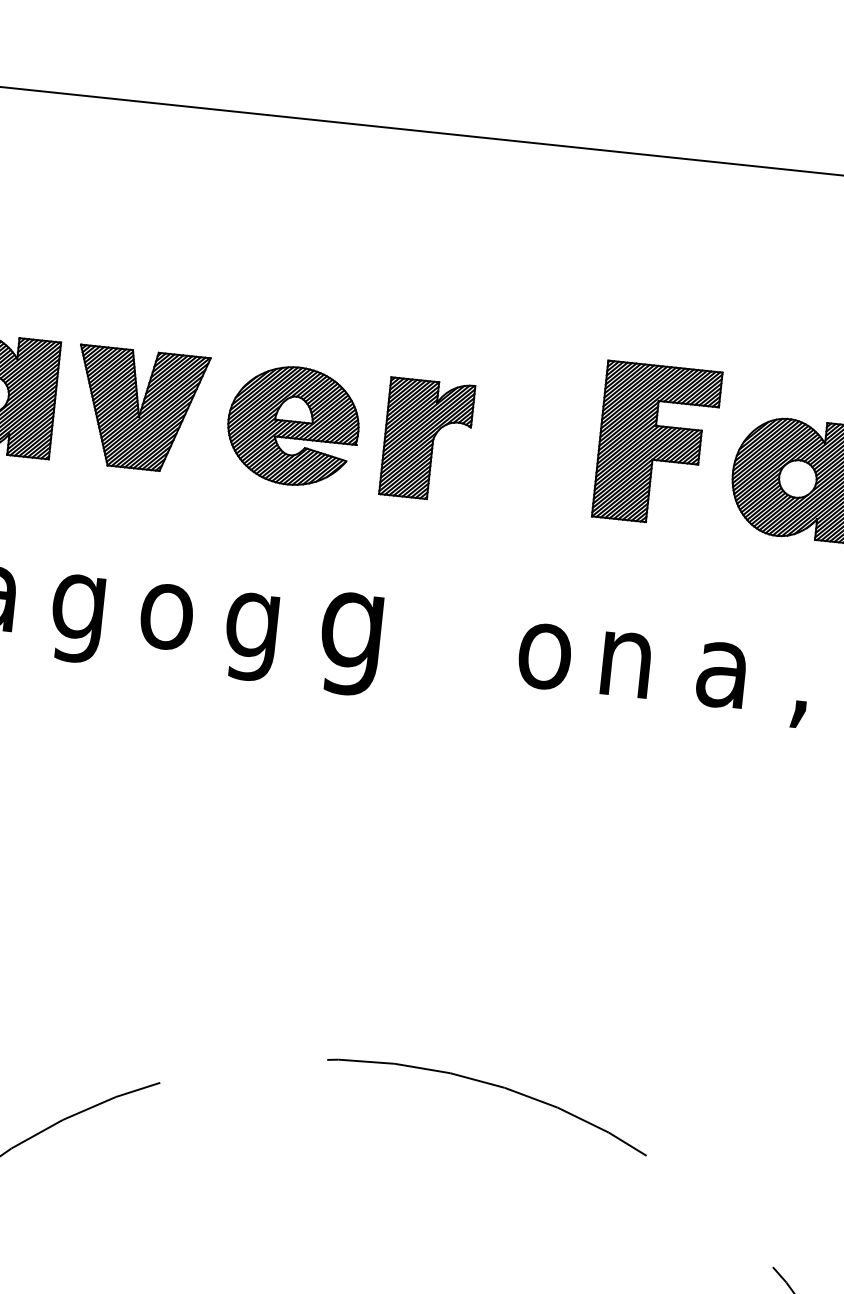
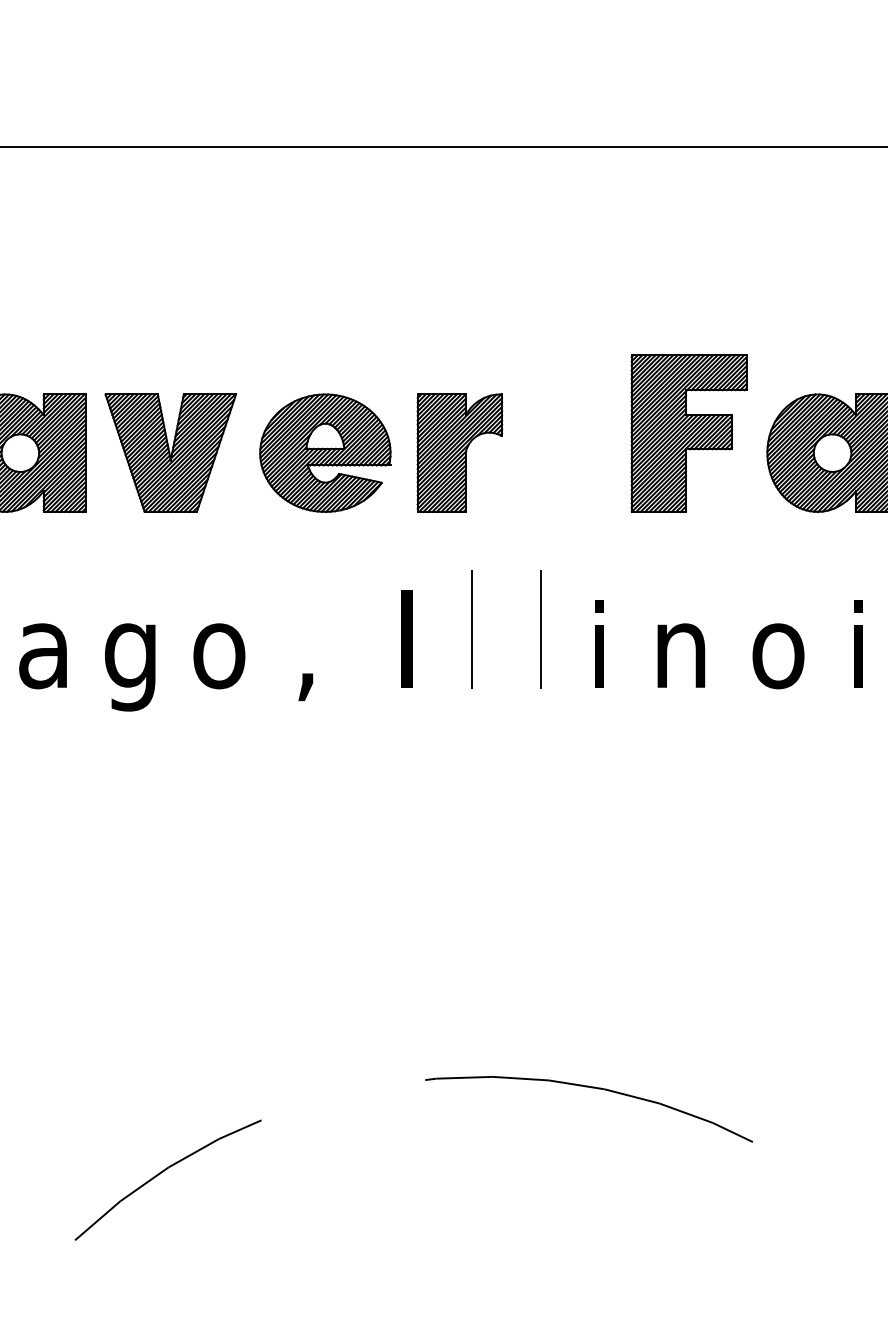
line: (420, 615) -> (471, 628), added
line: (490, 622) -> (541, 628), added
text: (351, 632) -> (404, 652), g -> I
text: (250, 636) -> (304, 667), g -> ,
text: (546, 644) -> (599, 644), o -> i
text: (722, 675) -> (778, 656), a -> o
text: (802, 677) -> (857, 650), , -> i

